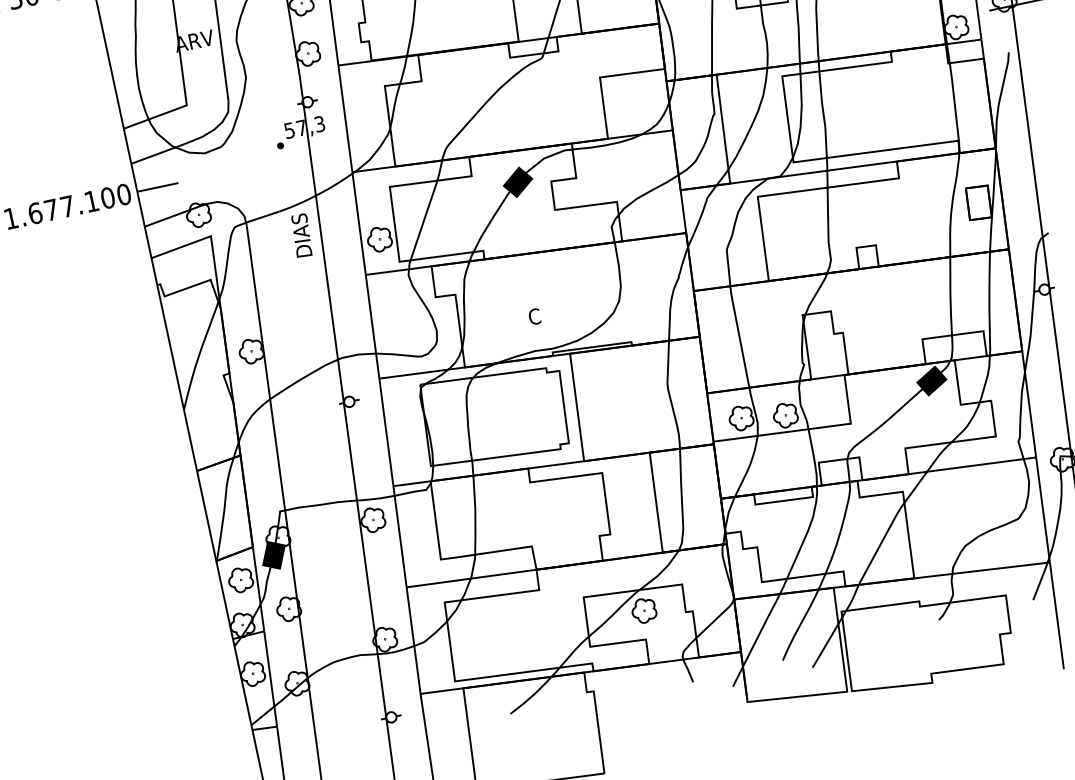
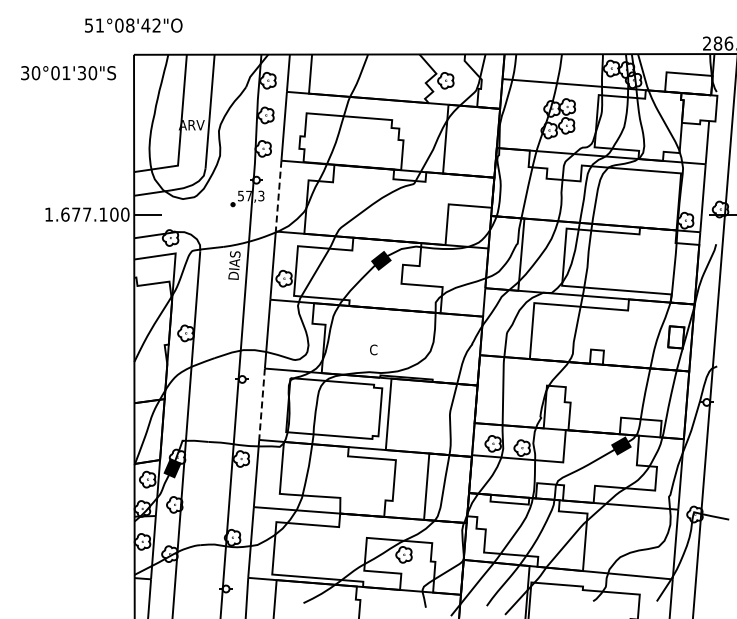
line: (345, 119) -> (278, 196), solid -> dashed
line: (387, 432) -> (262, 404), solid -> dashed

